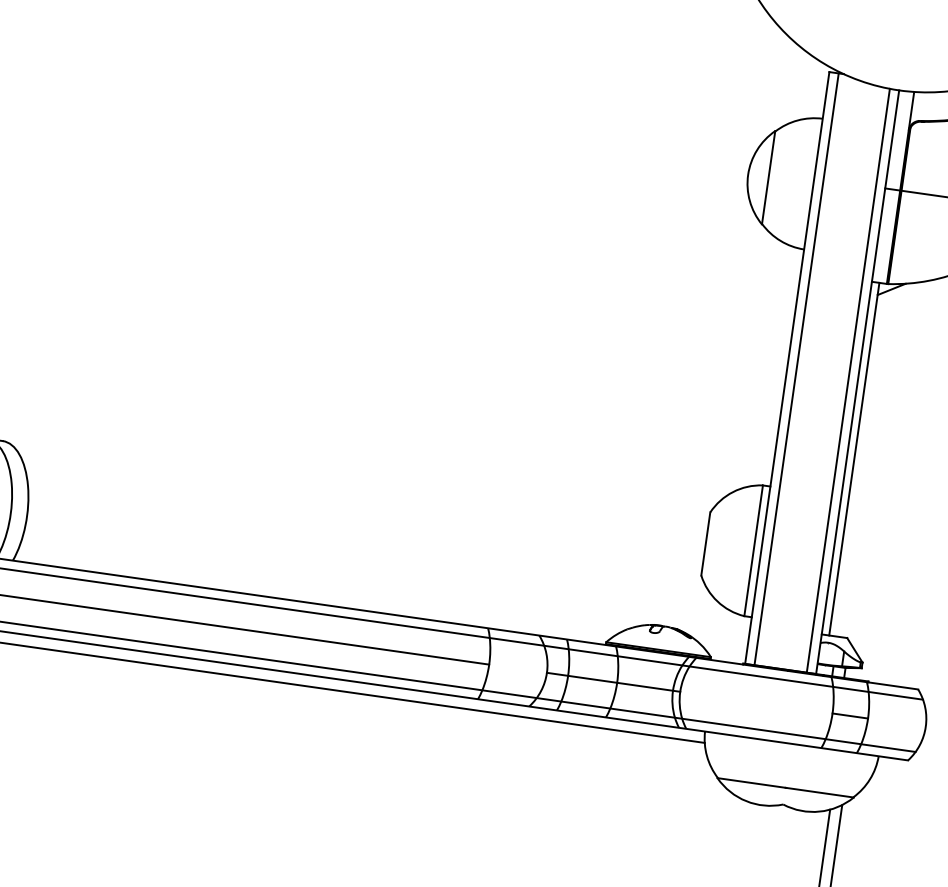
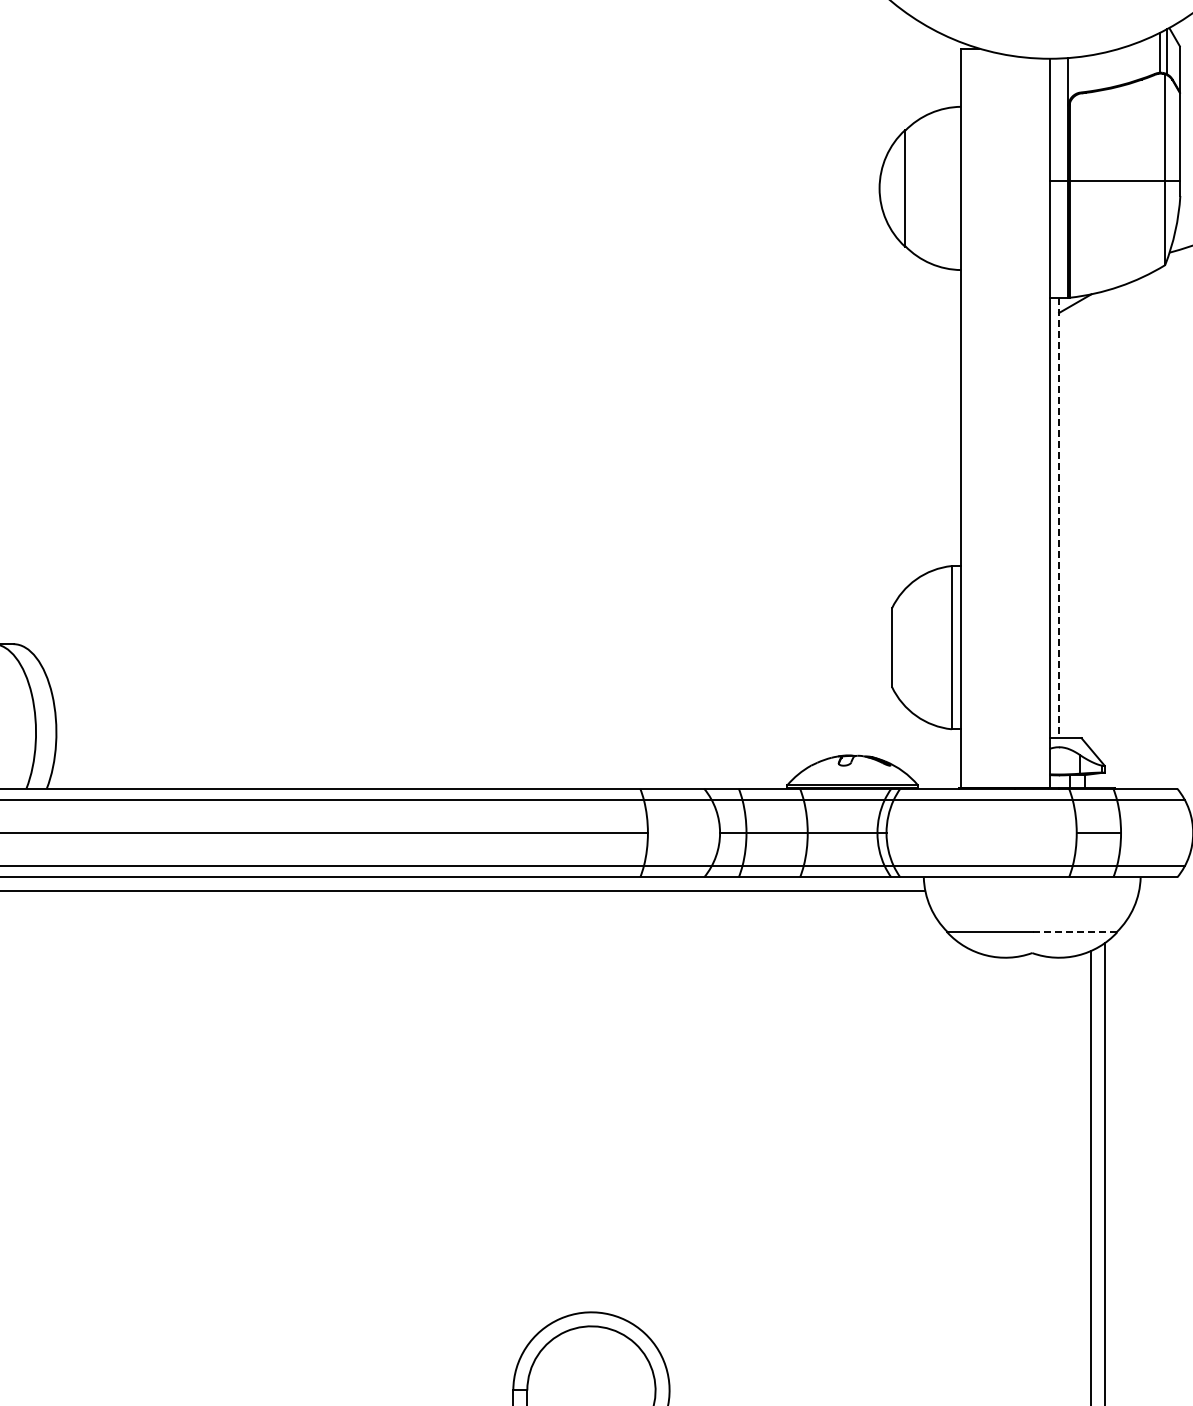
line: (796, 368) -> (972, 417), removed
line: (848, 380) -> (1038, 422), removed
line: (854, 459) -> (1059, 518), solid -> dashed
line: (819, 792) -> (1074, 932), solid -> dashed

